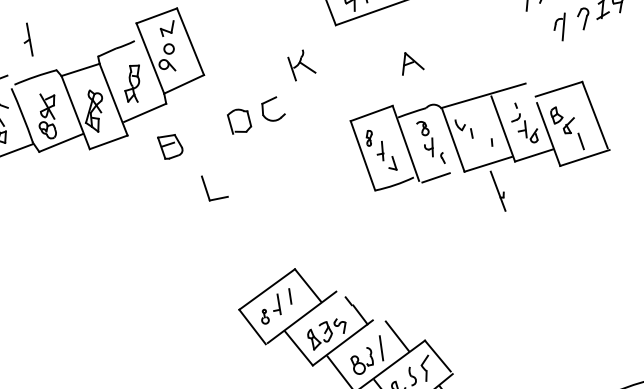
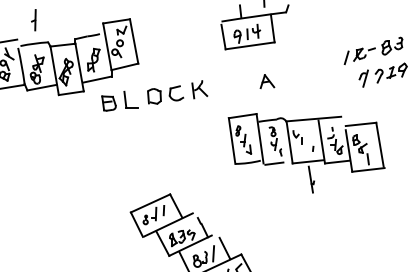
part: (301, 64) -> (199, 89), moved
part: (483, 151) -> (306, 153), moved
part: (213, 186) -> (130, 99), moved

